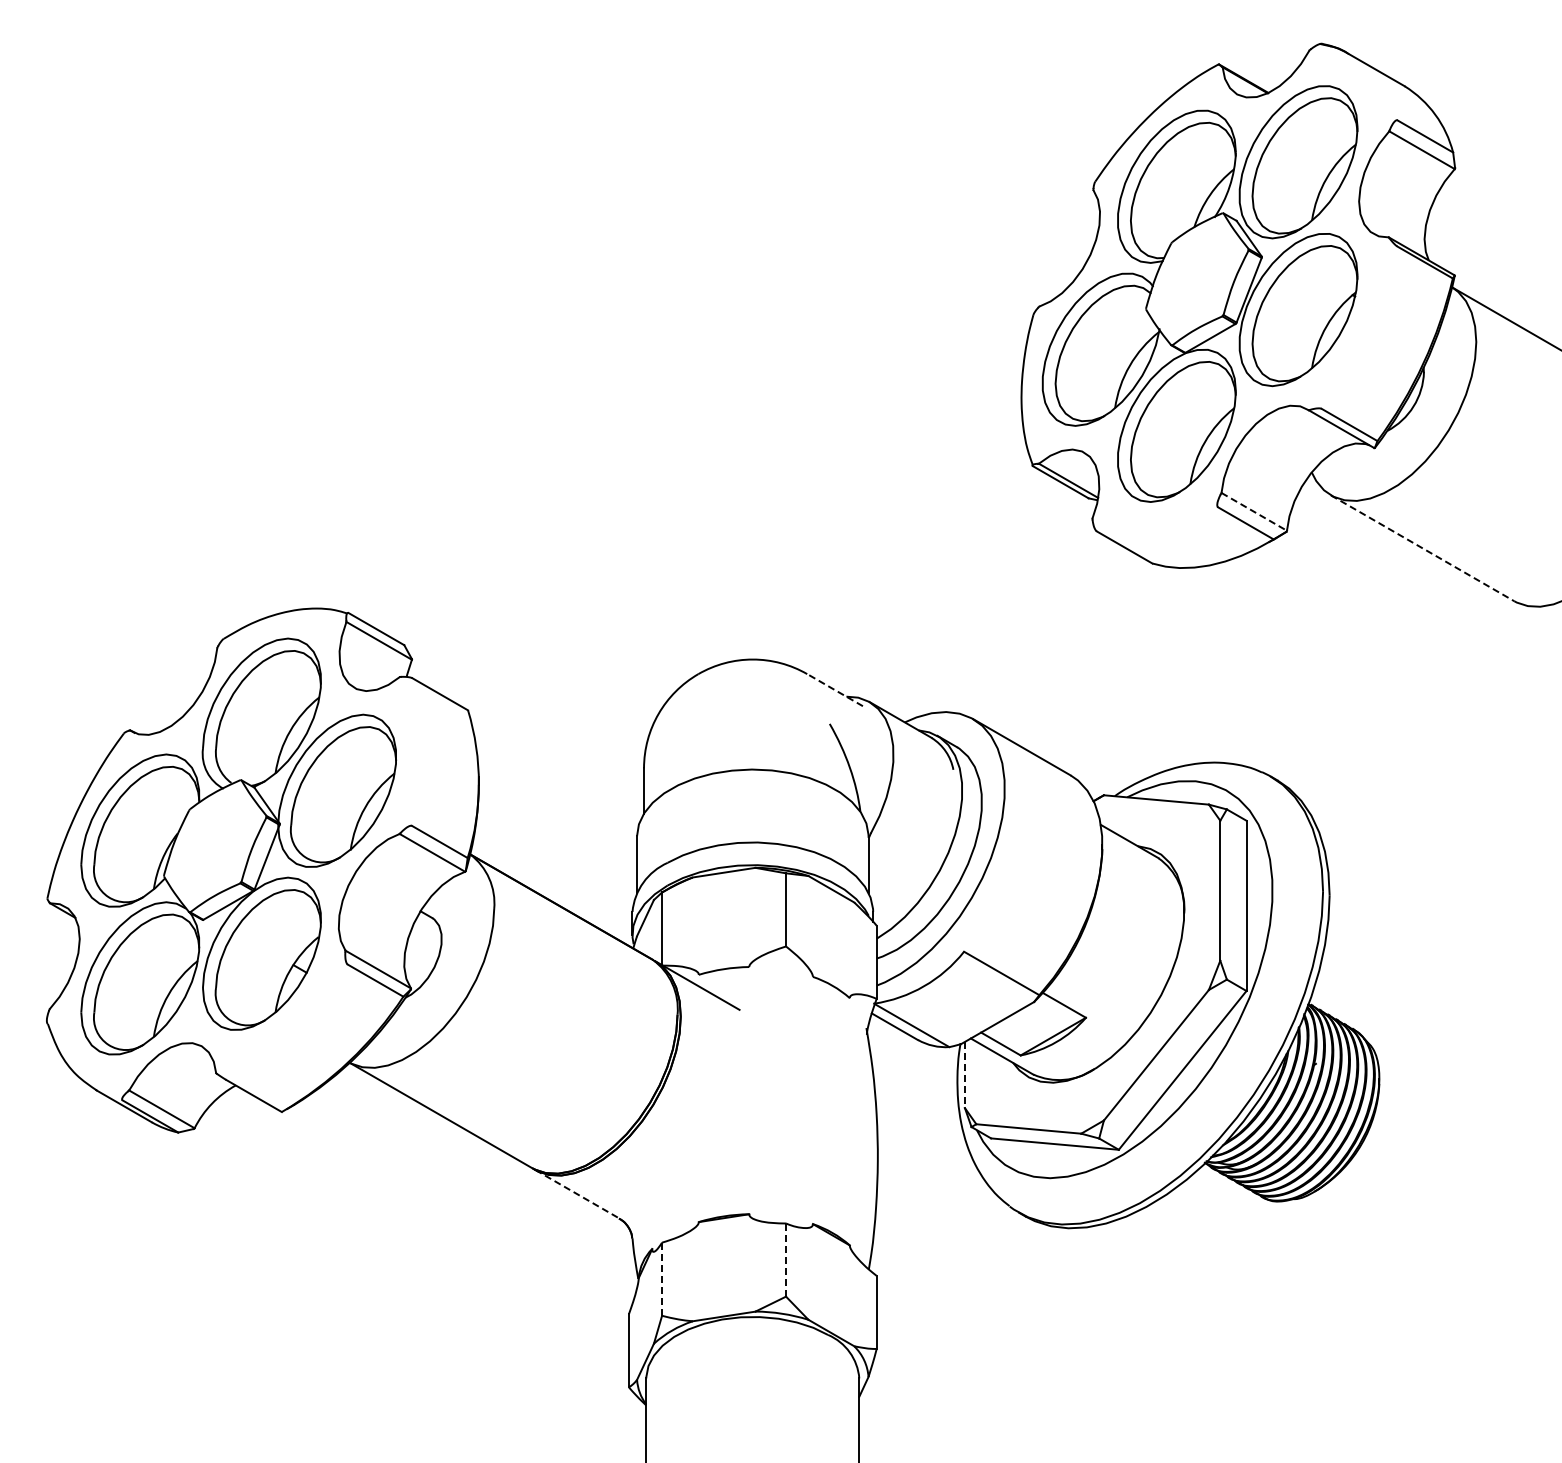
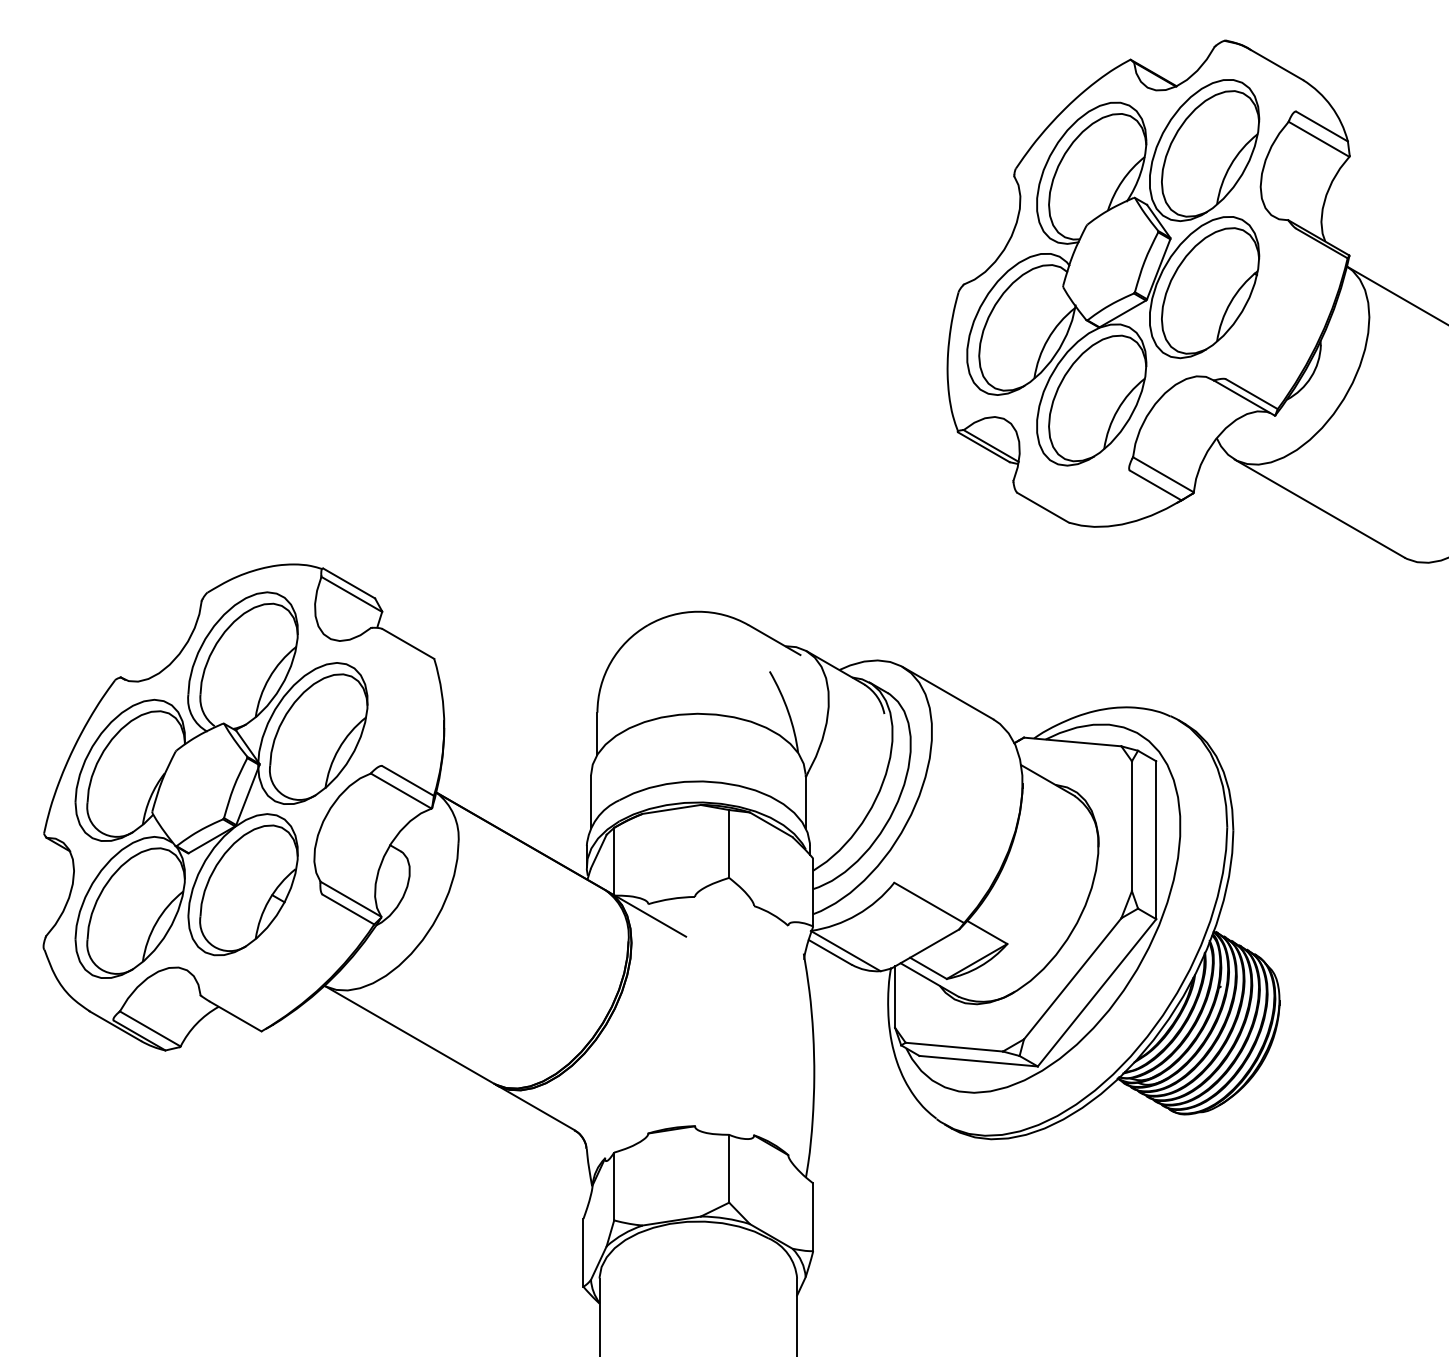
line: (1254, 511) -> (1163, 474), dashed -> solid
line: (1422, 548) -> (1319, 508), dashed -> solid
line: (834, 689) -> (774, 639), dashed -> solid
line: (964, 1075) -> (894, 997), dashed -> solid
line: (577, 1194) -> (535, 1107), dashed -> solid
line: (786, 1260) -> (729, 1169), dashed -> solid
line: (662, 1279) -> (614, 1186), dashed -> solid

